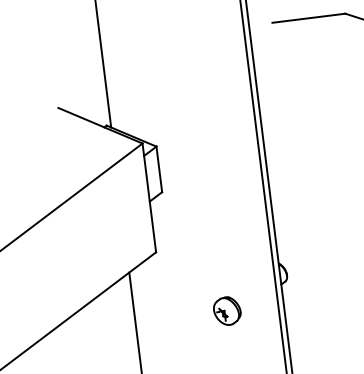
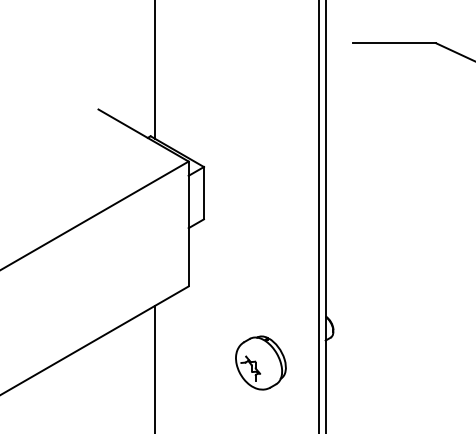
part: (226, 310) -> (260, 362), size x1.67

